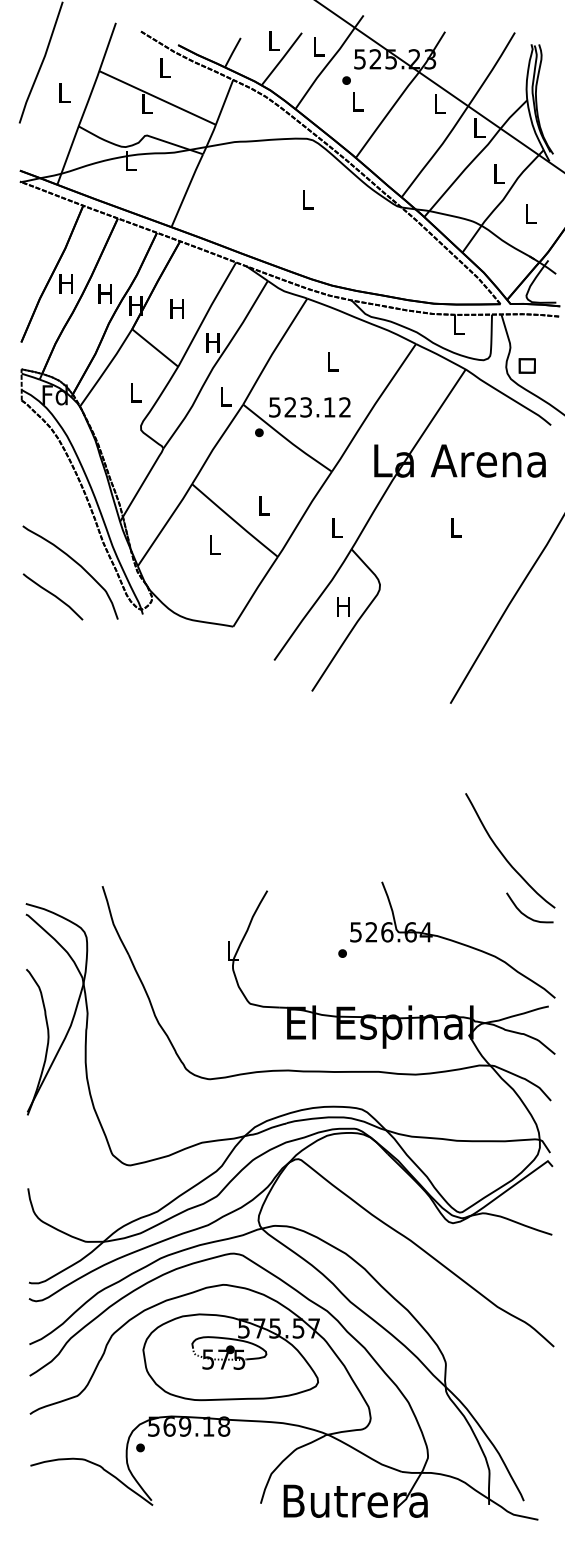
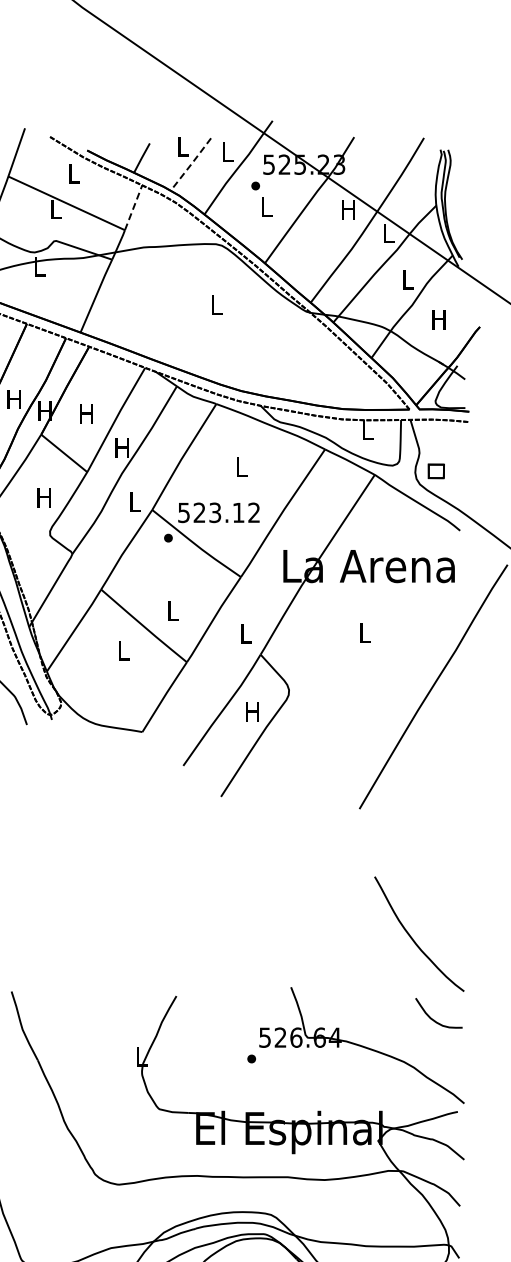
line: (282, 58) -> (191, 163), solid -> dashed
line: (224, 103) -> (133, 208), solid -> dashed
text: (438, 103) -> (347, 208), L -> H
text: (529, 213) -> (438, 318), L -> H
text: (134, 392) -> (43, 497), L -> H
curve: (504, 855) -> (413, 938), moved

